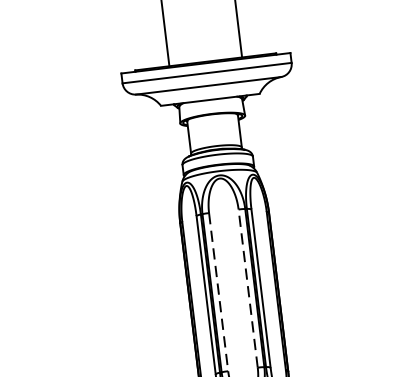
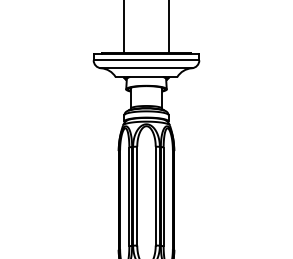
line: (247, 287) -> (155, 195), dashed -> solid
line: (219, 292) -> (137, 196), dashed -> solid

